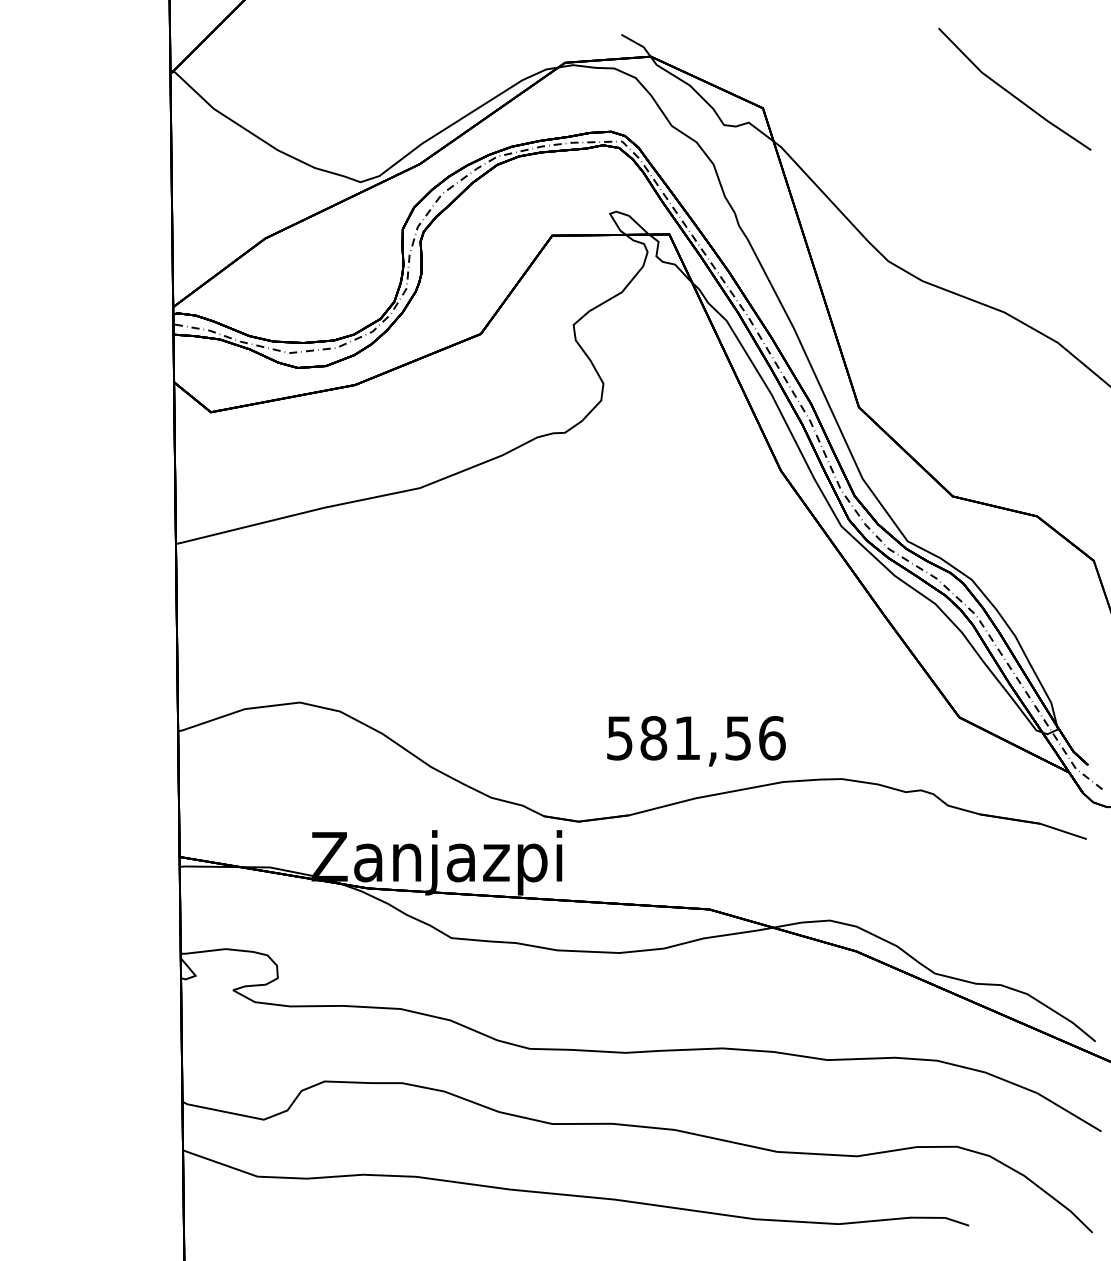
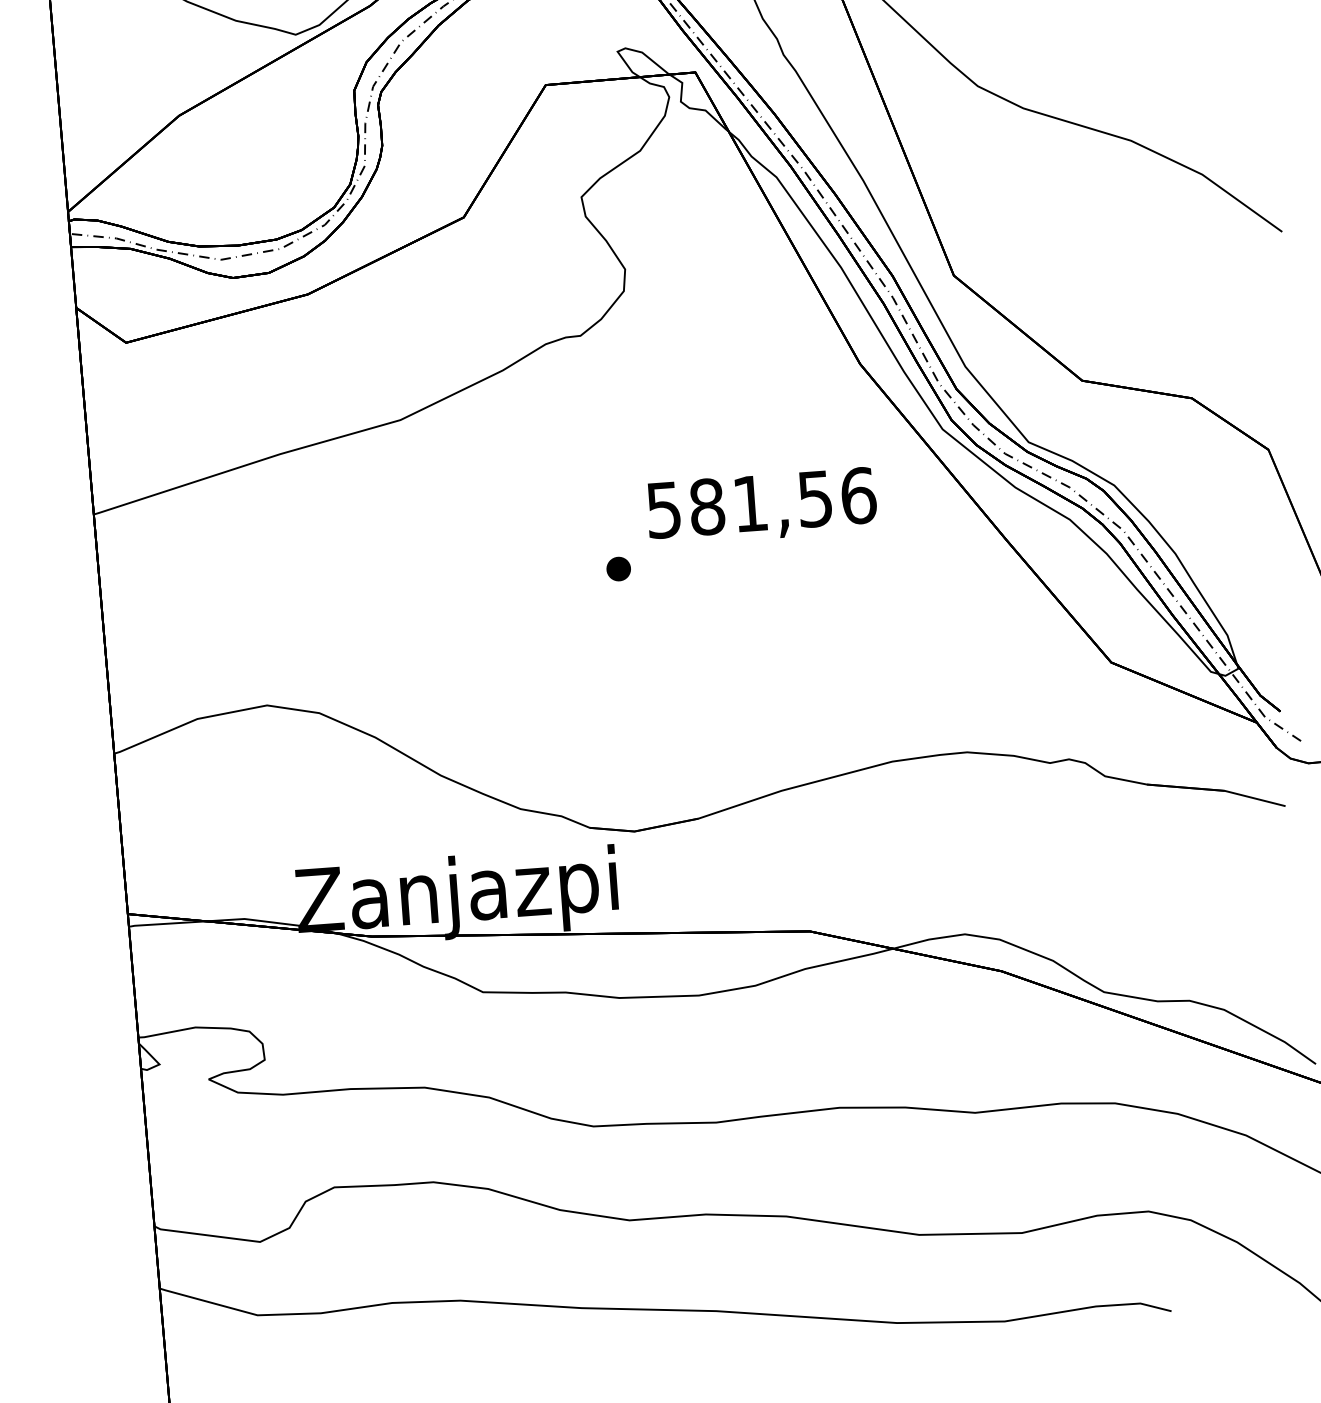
part: (580, 616) -> (617, 569), added
text: (696, 741) -> (762, 507), moved

